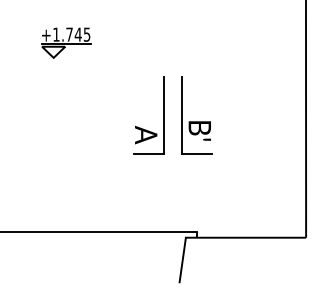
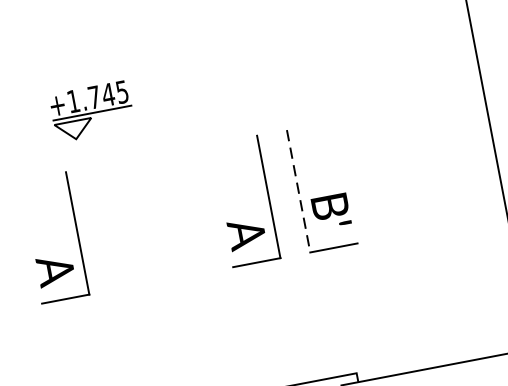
line: (182, 115) -> (298, 191), solid -> dashed
part: (23, 128) -> (49, 260), added

